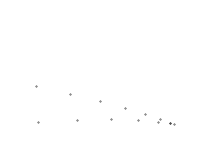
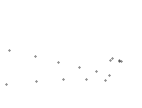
part: (165, 121) -> (115, 59), moved

